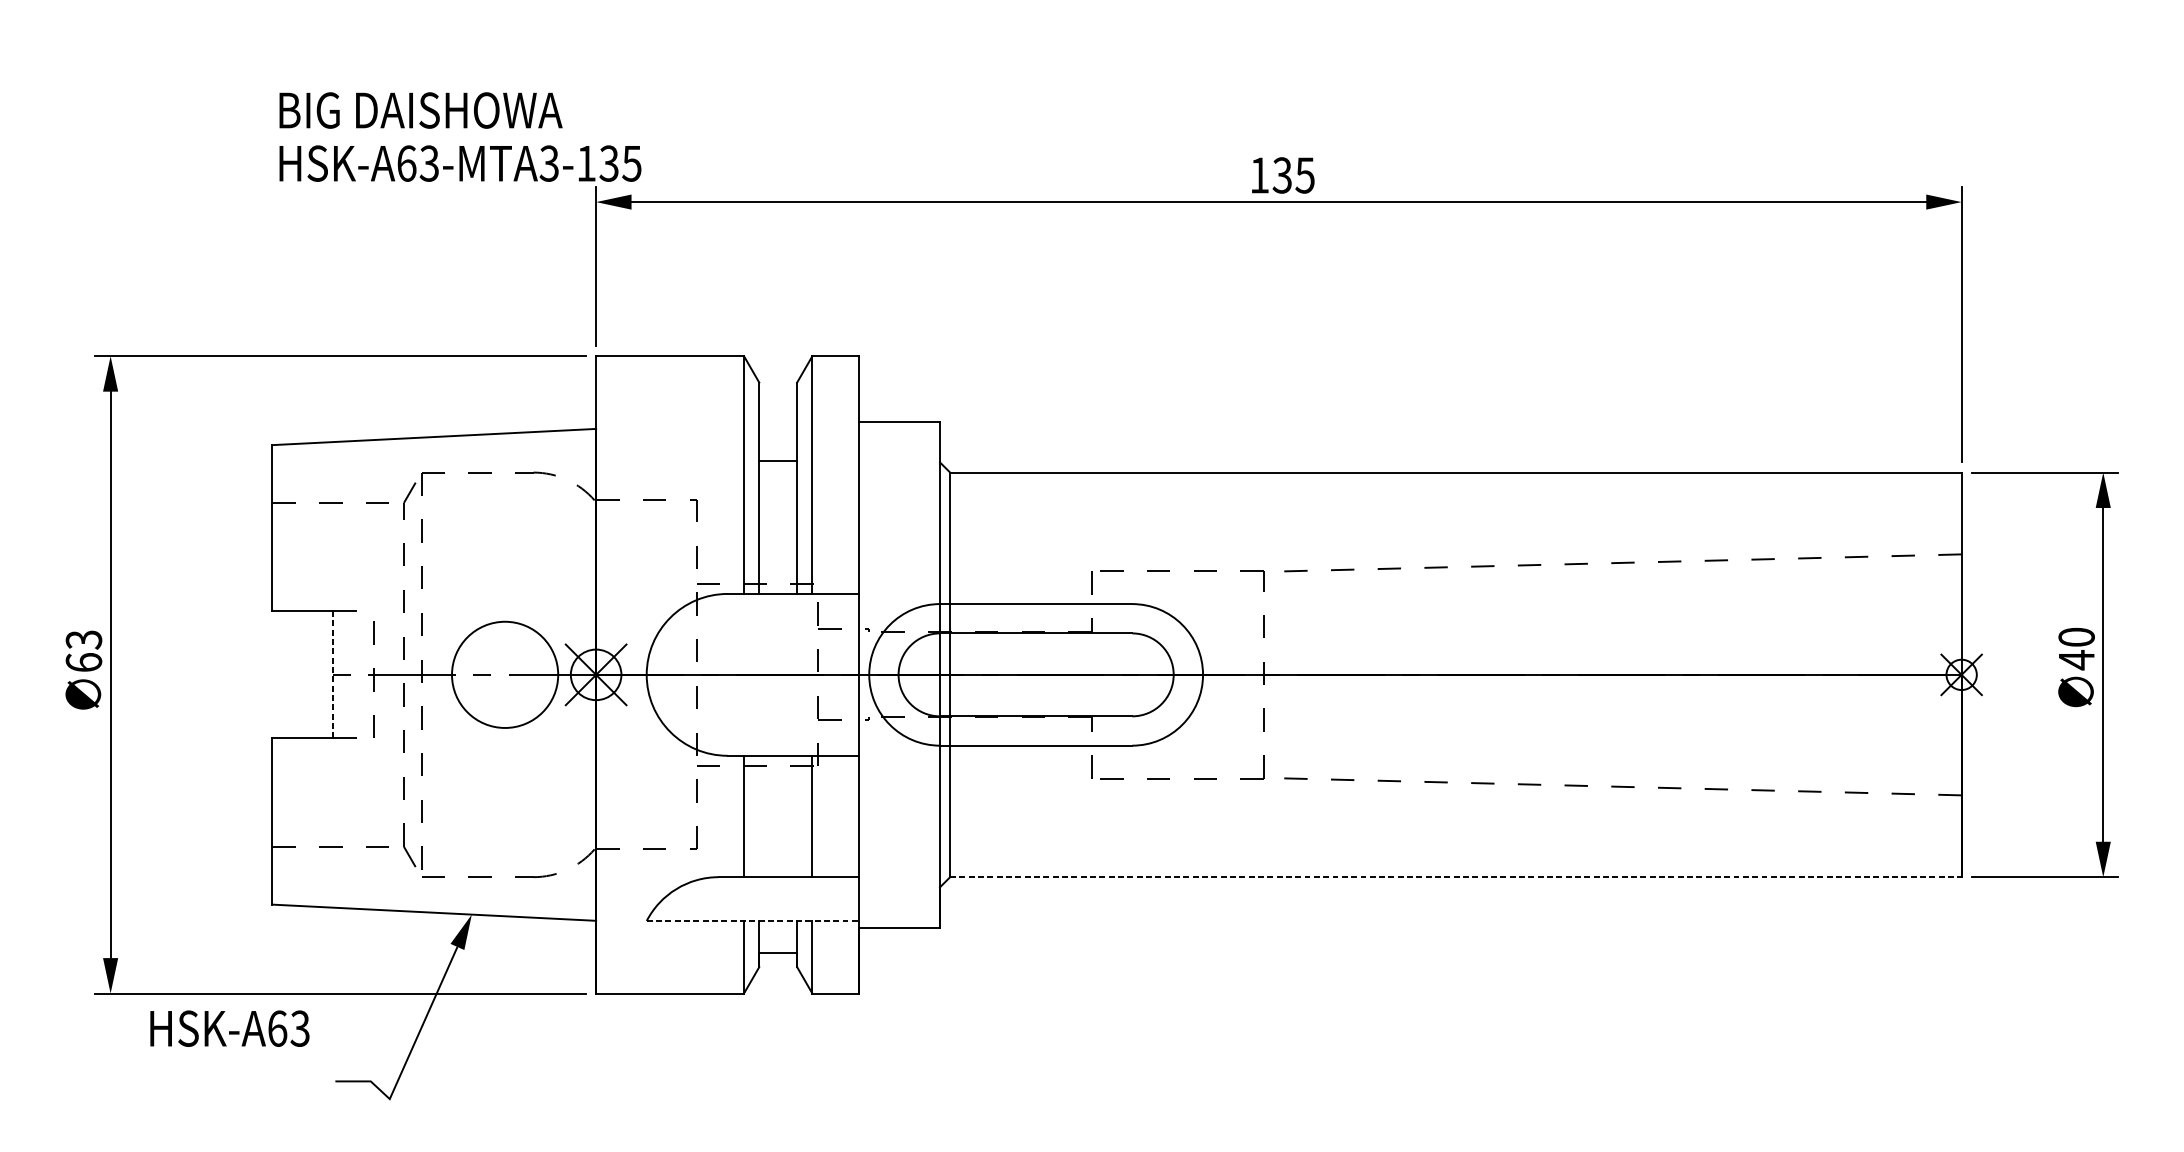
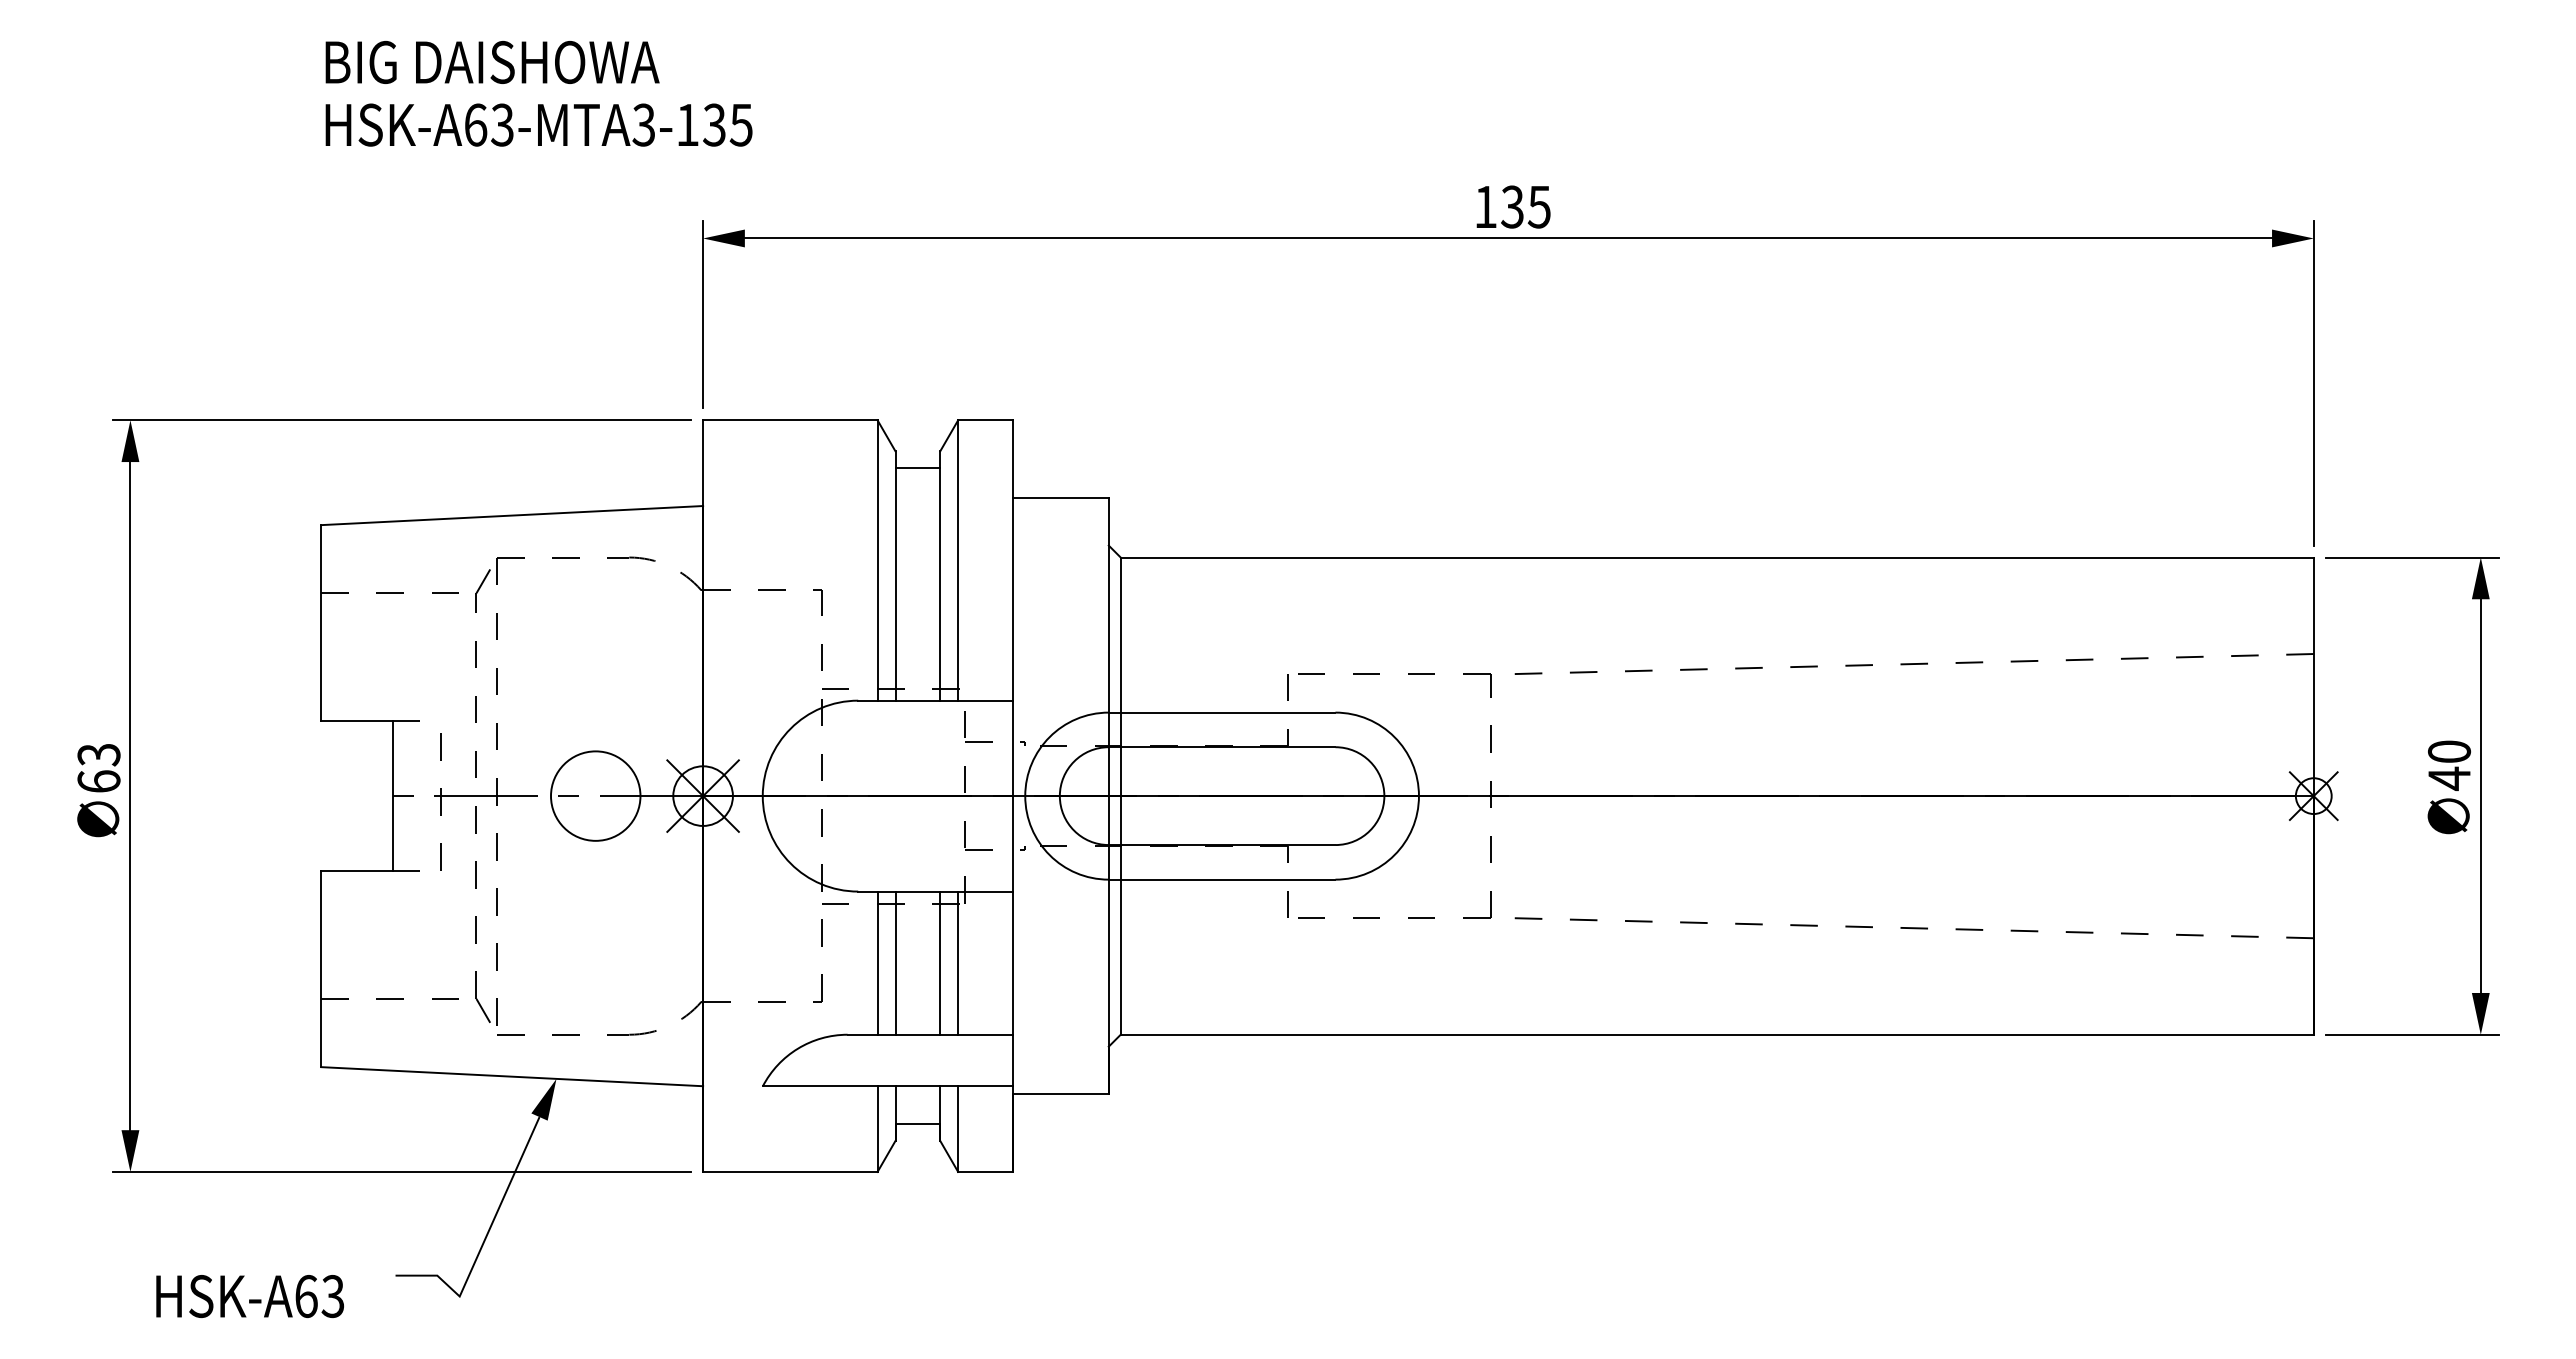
text: (459, 136) -> (538, 93), moved
line: (777, 461) -> (917, 468), moved
circle: (504, 674) -> (595, 795), size x0.71
line: (332, 675) -> (392, 796), dashed -> solid
line: (759, 815) -> (895, 962), added
line: (797, 815) -> (940, 962), added
line: (1456, 876) -> (1717, 1034), dashed -> solid
line: (753, 921) -> (888, 1086), dashed -> solid
text: (229, 1028) -> (249, 1296), moved

